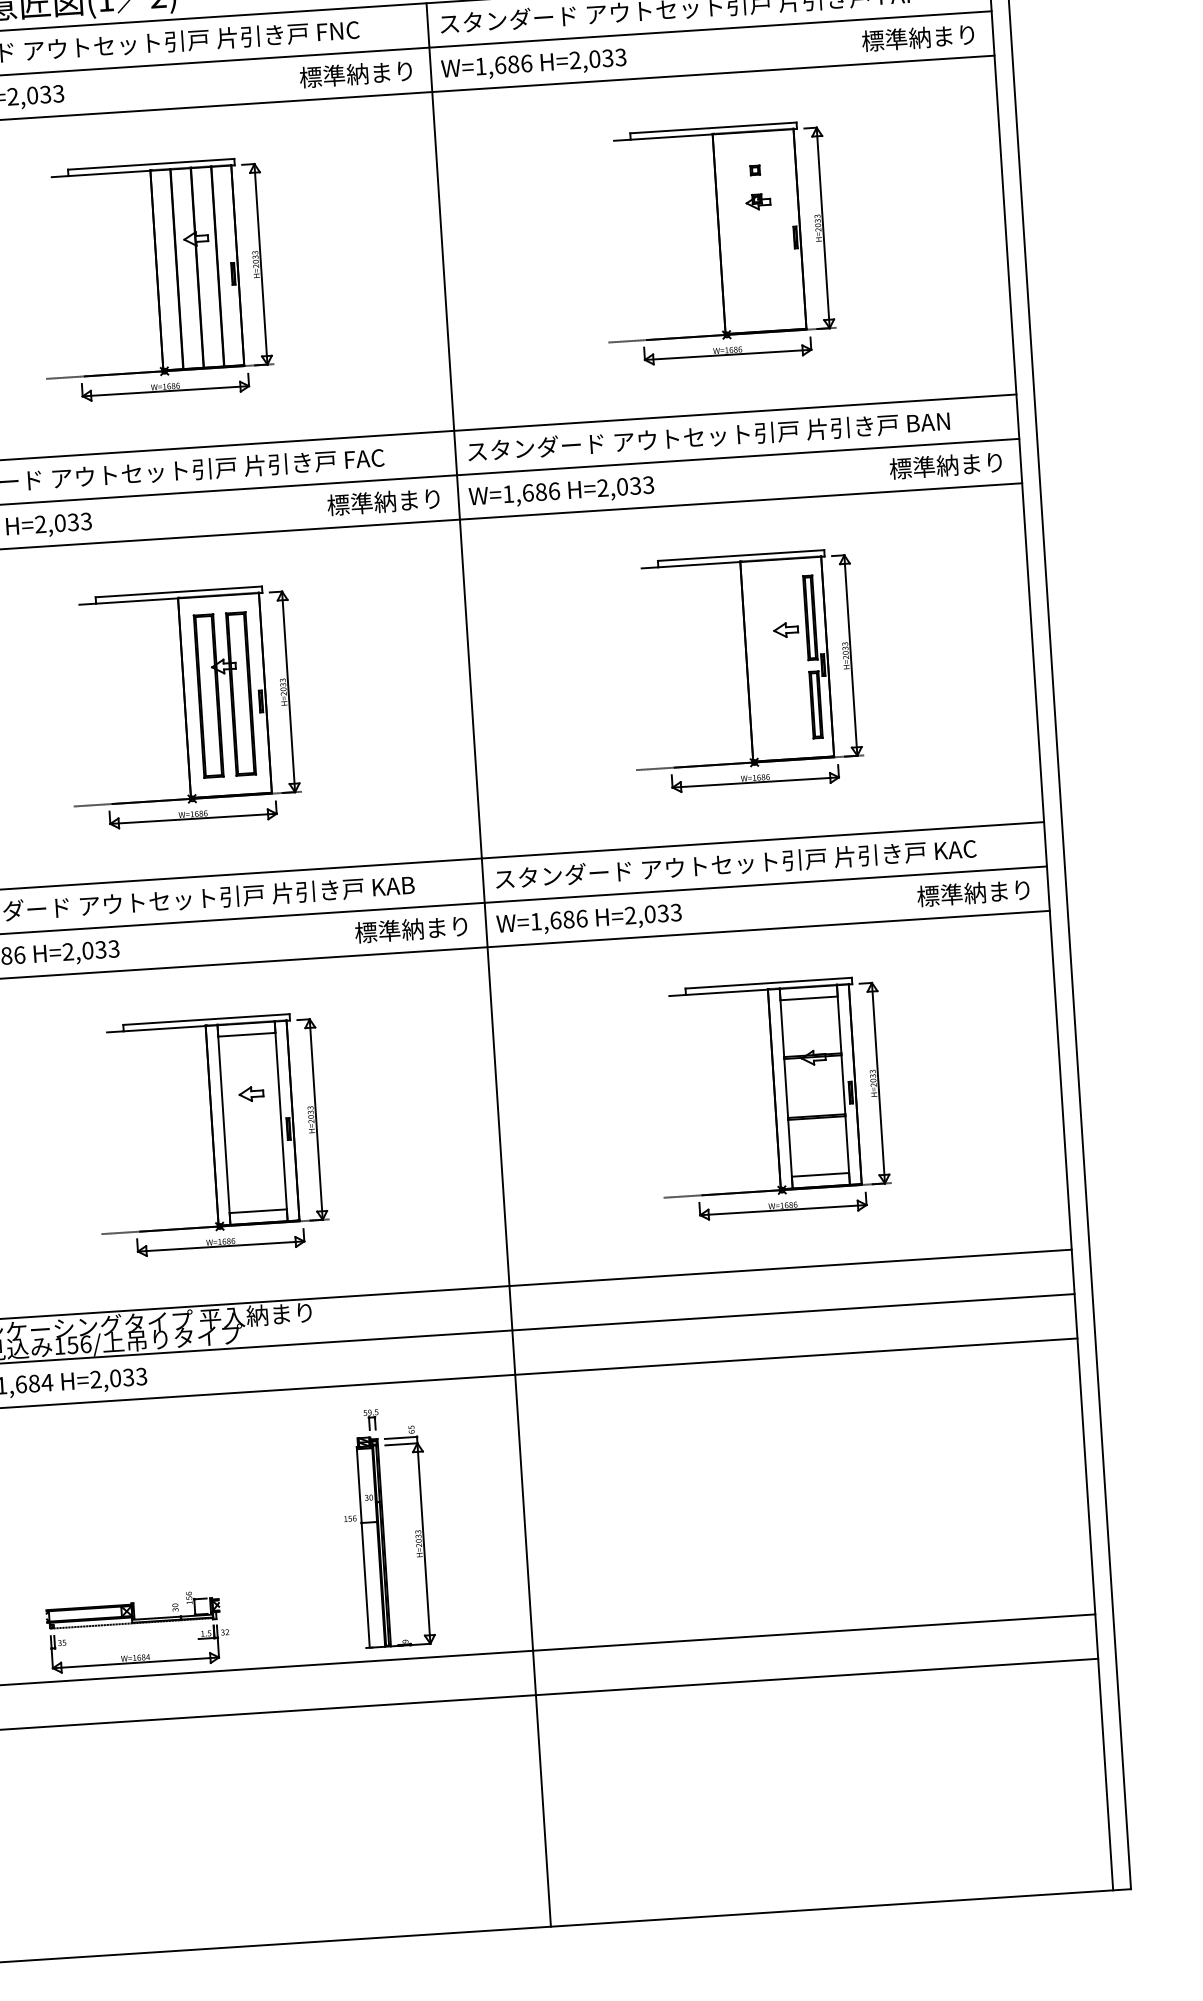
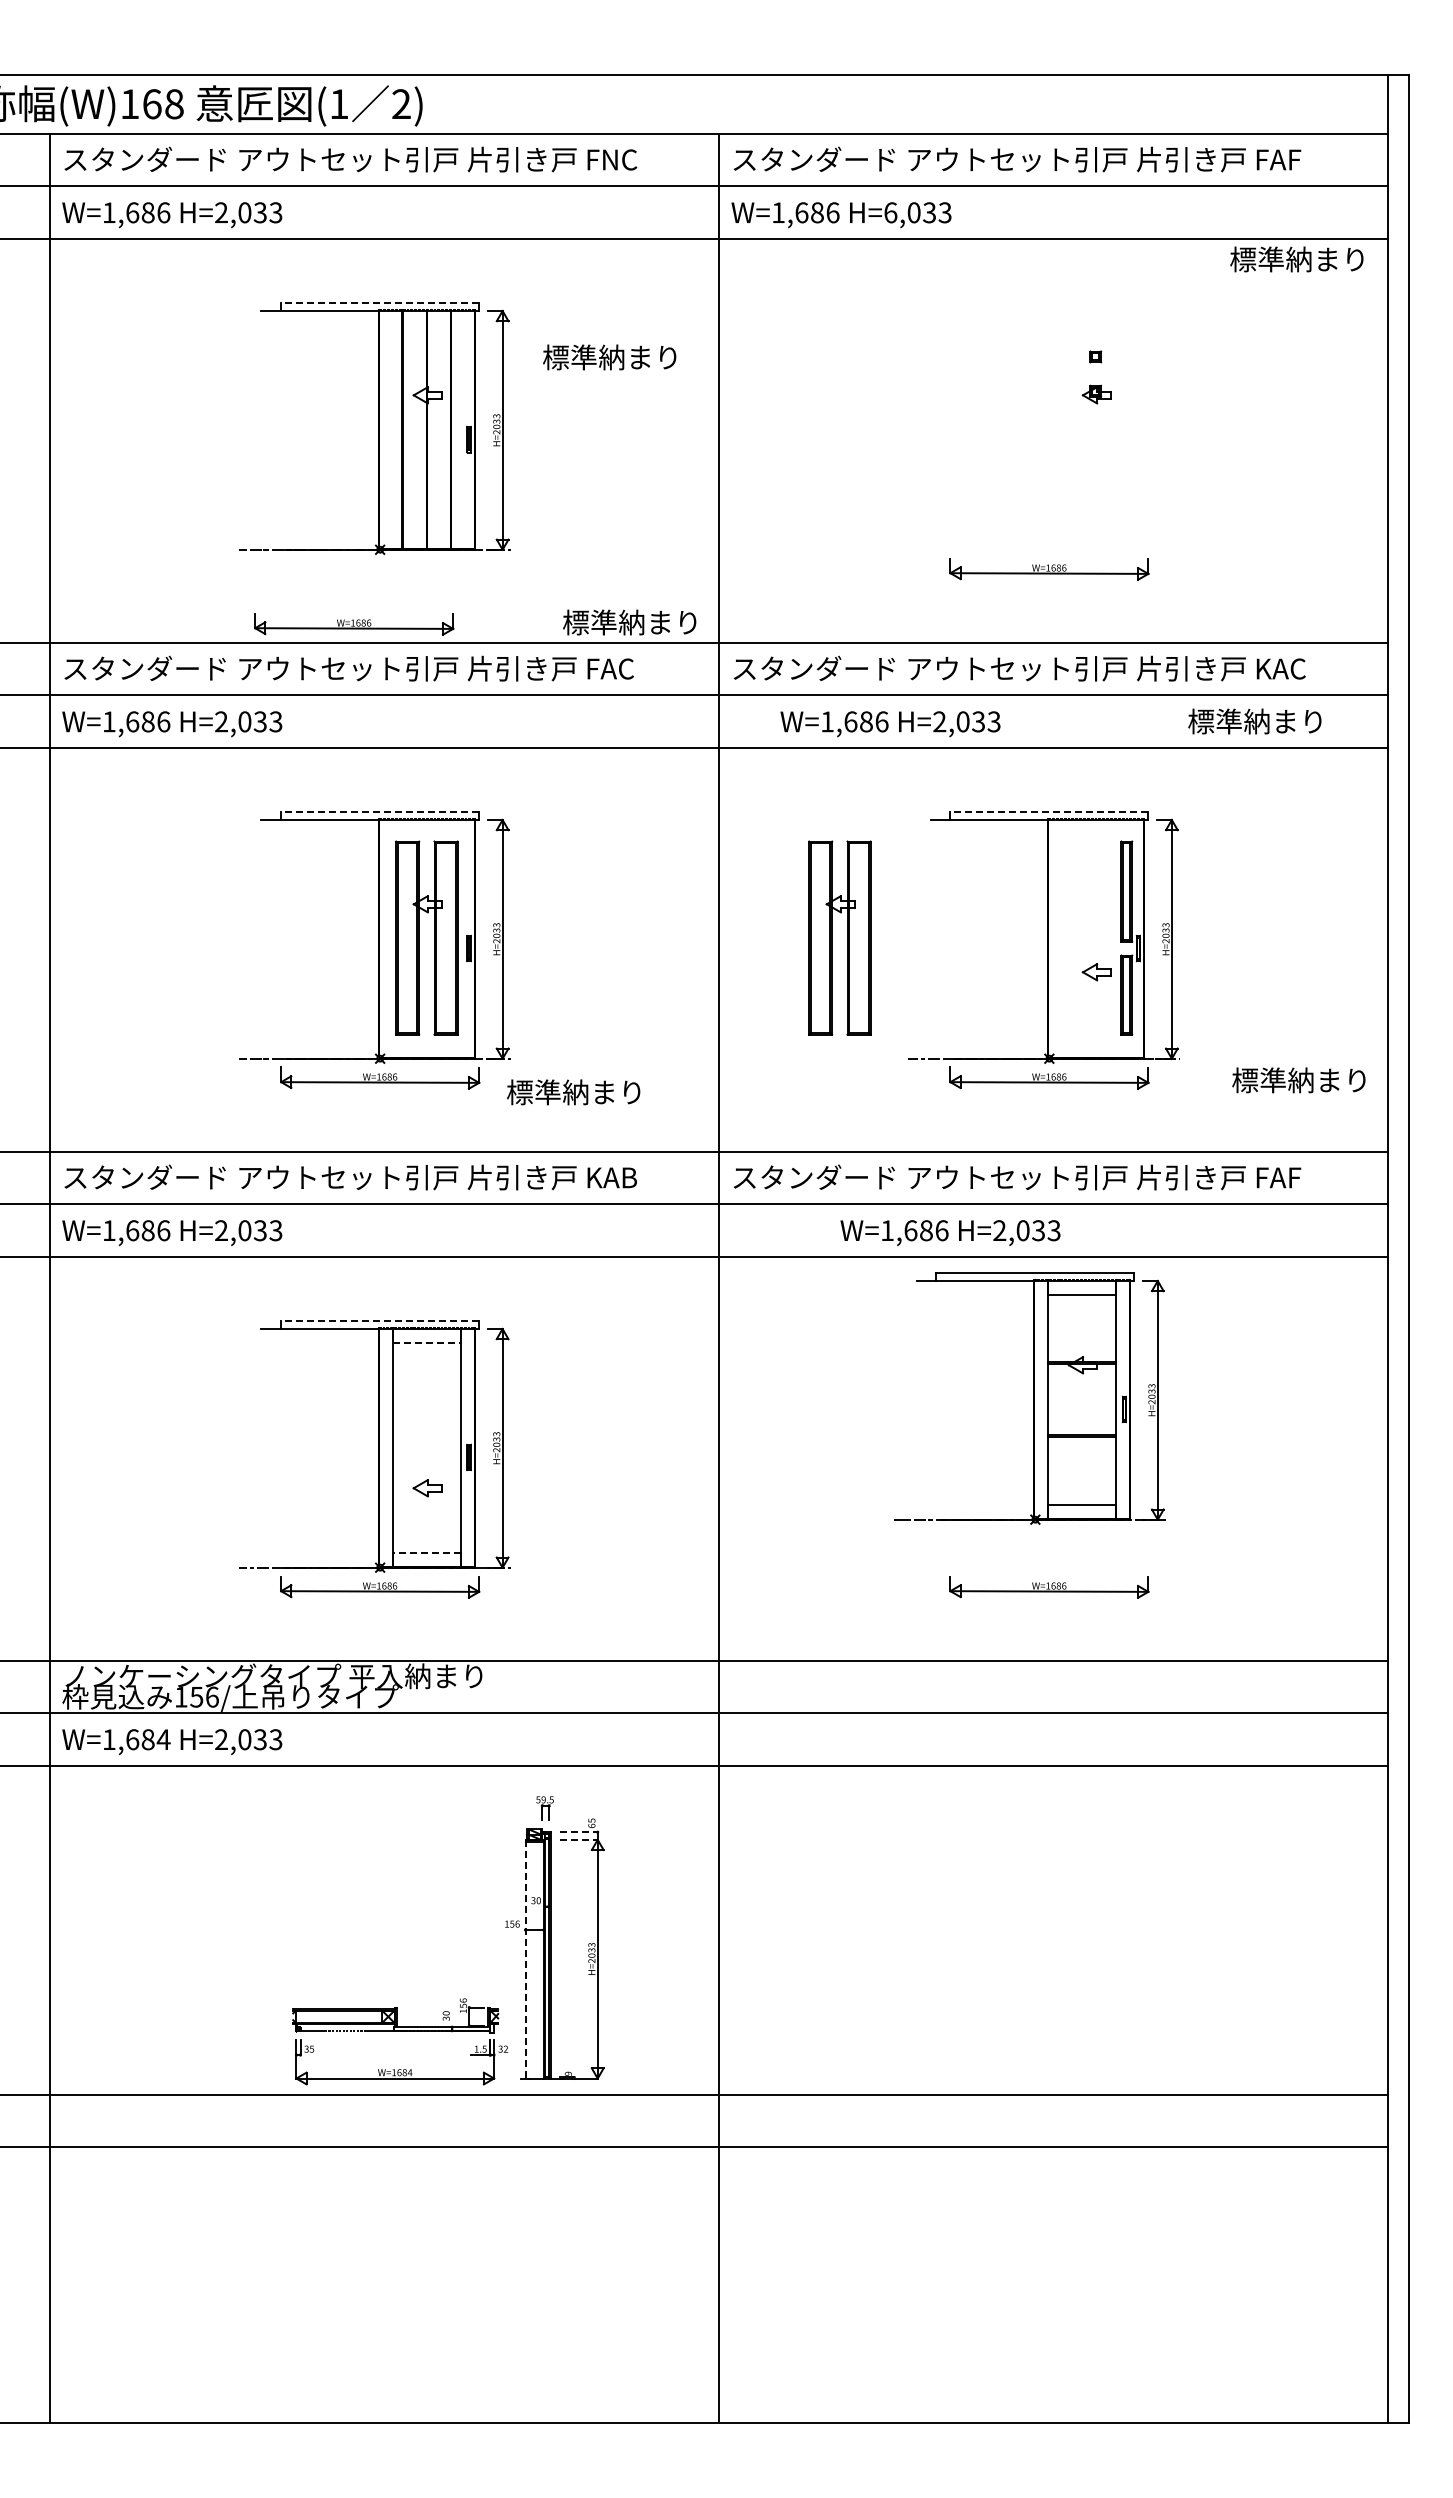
text: (917, 38) -> (1296, 259), moved
text: (574, 60) -> (890, 212), H=2,033 -> H=6,033
text: (355, 74) -> (609, 357), moved
line: (151, 164) -> (380, 303), solid -> dashed
part: (715, 233) -> (1043, 428), removed
part: (165, 387) -> (354, 624), moved
text: (929, 422) -> (1282, 668), スタンダード アウトセット引戸 片引き戸 BAN -> スタンダード アウトセット引戸 片引き戸 KAC
text: (945, 465) -> (1254, 721), moved
text: (561, 493) -> (890, 724), moved
text: (383, 502) -> (629, 622), moved
line: (741, 555) -> (1049, 812), solid -> dashed
line: (179, 591) -> (380, 812), solid -> dashed
part: (785, 630) -> (1096, 972), moved
part: (565, 672) -> (832, 937), added
text: (956, 849) -> (1282, 1177), スタンダード アウトセット引戸 片引き戸 KAC -> スタンダード アウトセット引戸 片引き戸 FAF
text: (973, 893) -> (1298, 1080), moved
text: (589, 920) -> (950, 1233), moved
text: (411, 929) -> (573, 1092), moved
line: (206, 1019) -> (380, 1321), solid -> dashed
line: (247, 1034) -> (427, 1342), solid -> dashed
part: (770, 1088) -> (1029, 1398), moved
part: (251, 1094) -> (427, 1488), moved
line: (257, 1211) -> (426, 1552), solid -> dashed
line: (401, 1438) -> (579, 1832), solid -> dashed
line: (402, 1444) -> (579, 1839), solid -> dashed
line: (363, 1547) -> (525, 1959), solid -> dashed
part: (137, 1623) -> (400, 2031), moved

